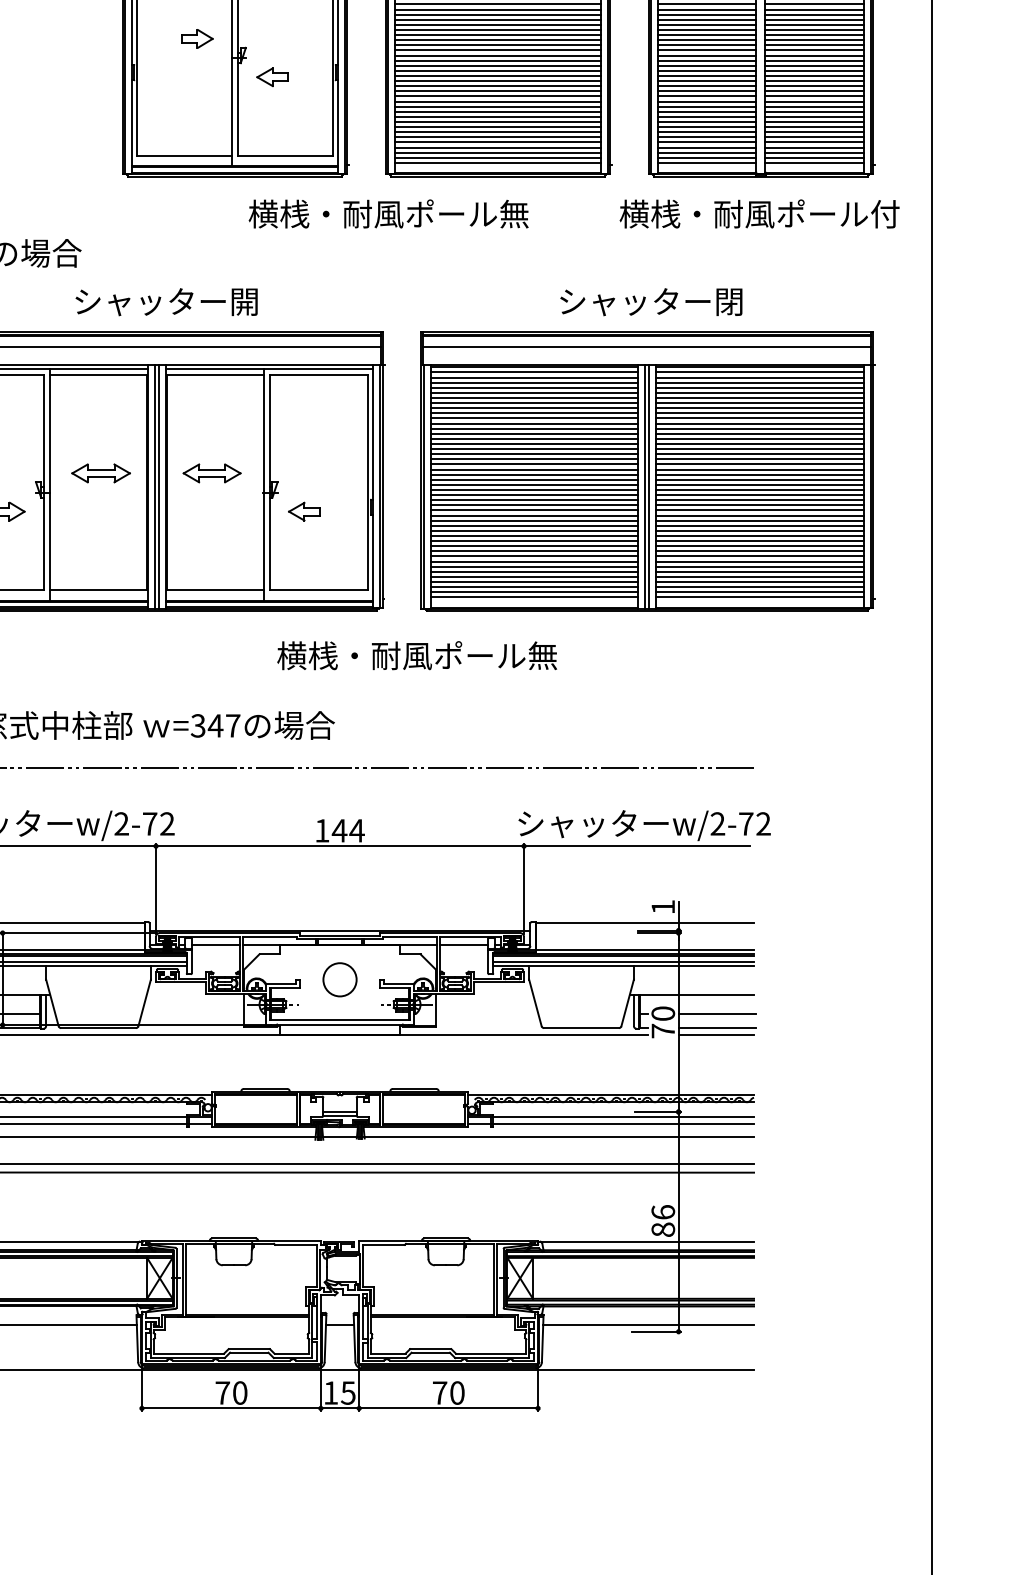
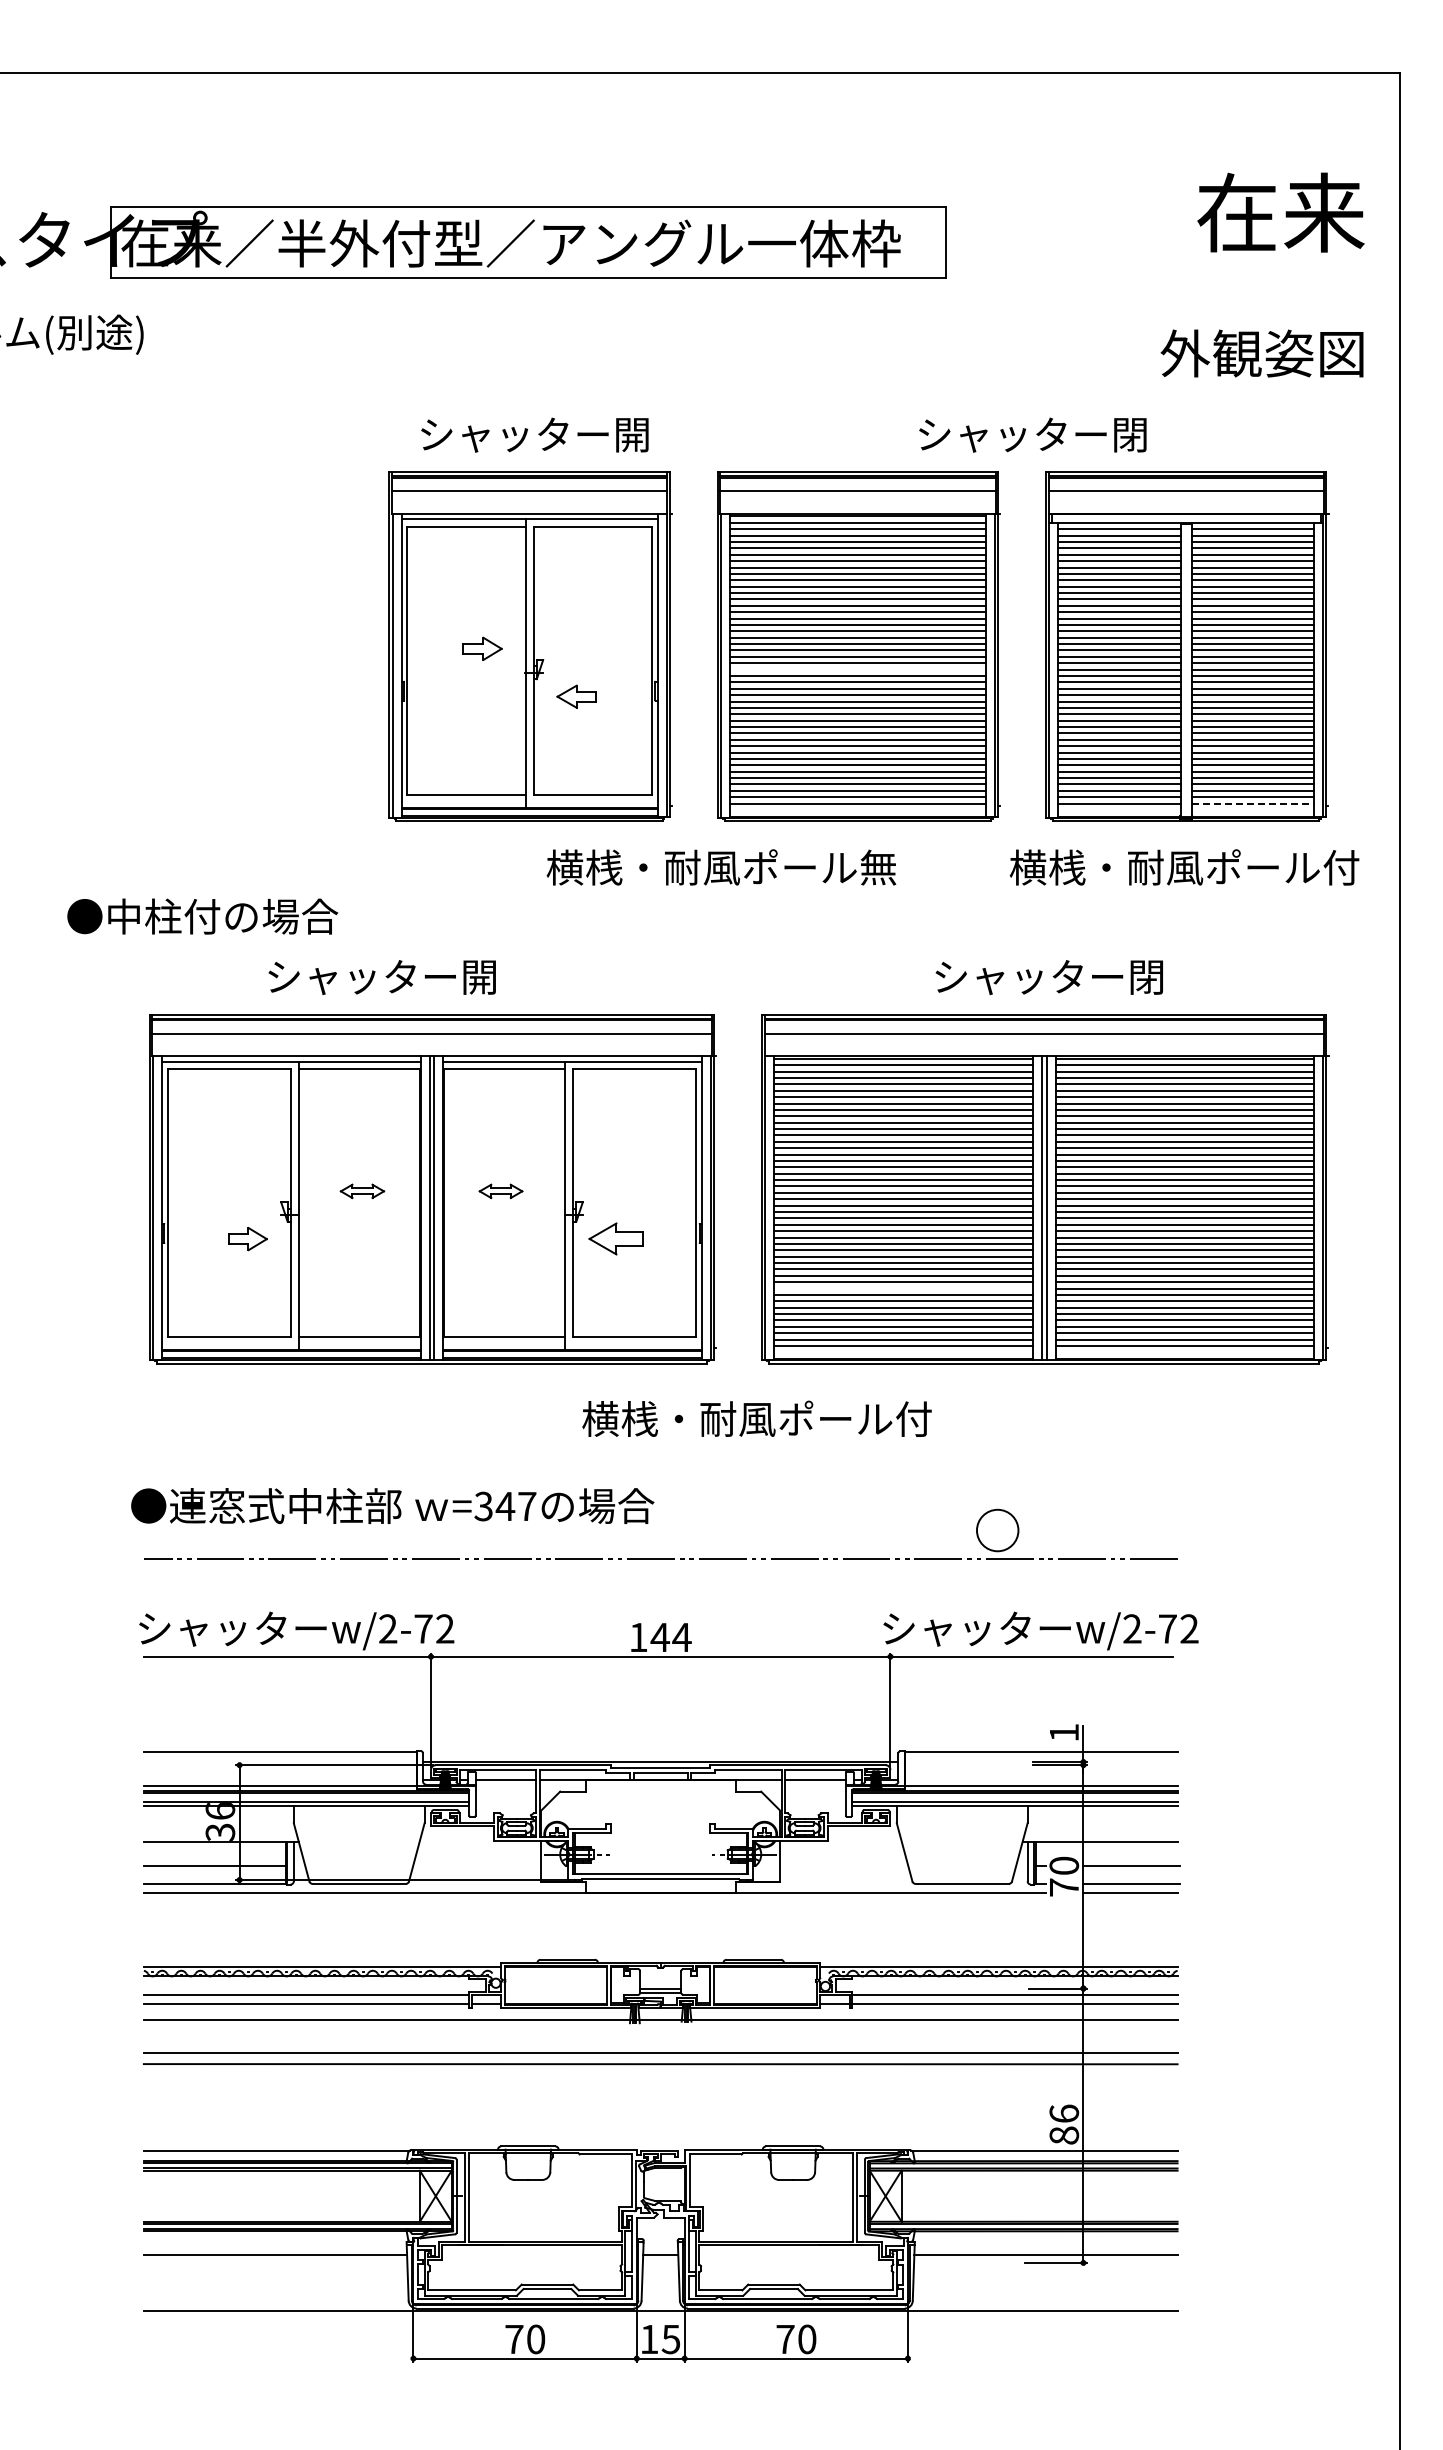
line: (497, 55) -> (857, 669), removed
line: (814, 162) -> (1253, 803), solid -> dashed
text: (166, 302) -> (381, 977), moved
part: (101, 473) -> (362, 1191), size x0.6
part: (211, 473) -> (500, 1191), size x0.6
part: (303, 512) -> (615, 1239), size x1.4
line: (534, 551) -> (903, 1288), removed
text: (542, 655) -> (913, 1418), 横桟・耐風ポール無 -> 横桟・耐風ポール付
circle: (339, 979) -> (997, 1530), moved

